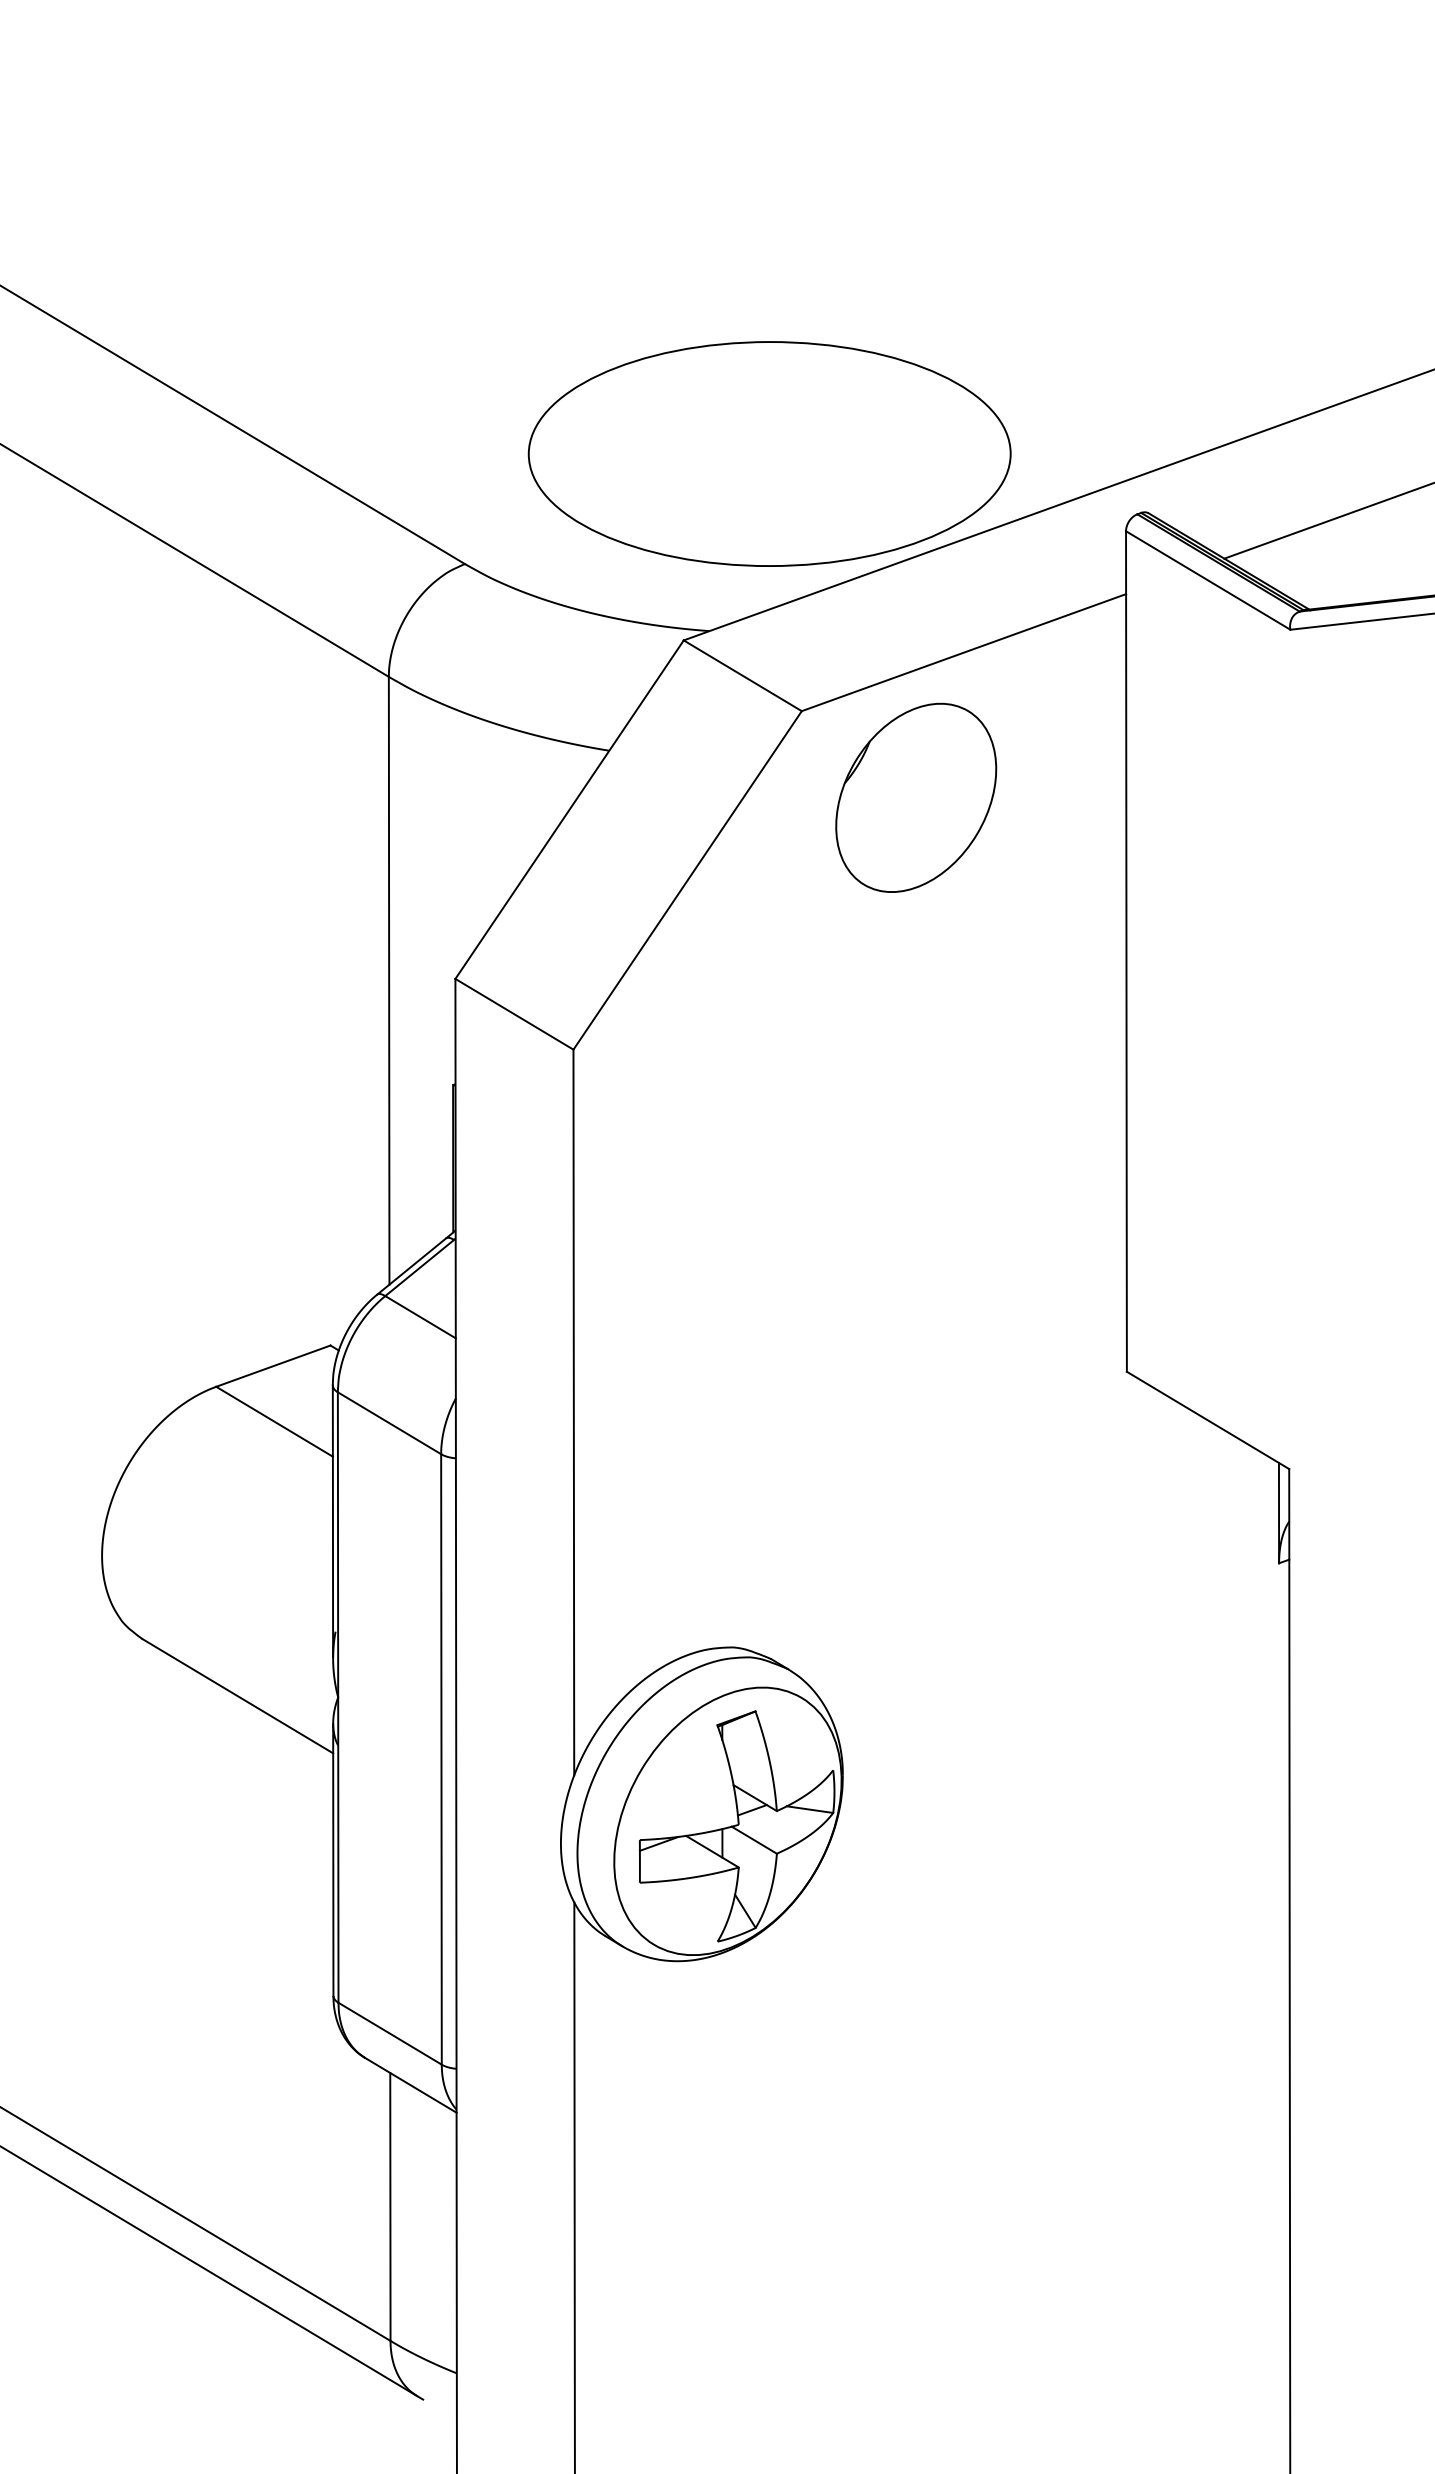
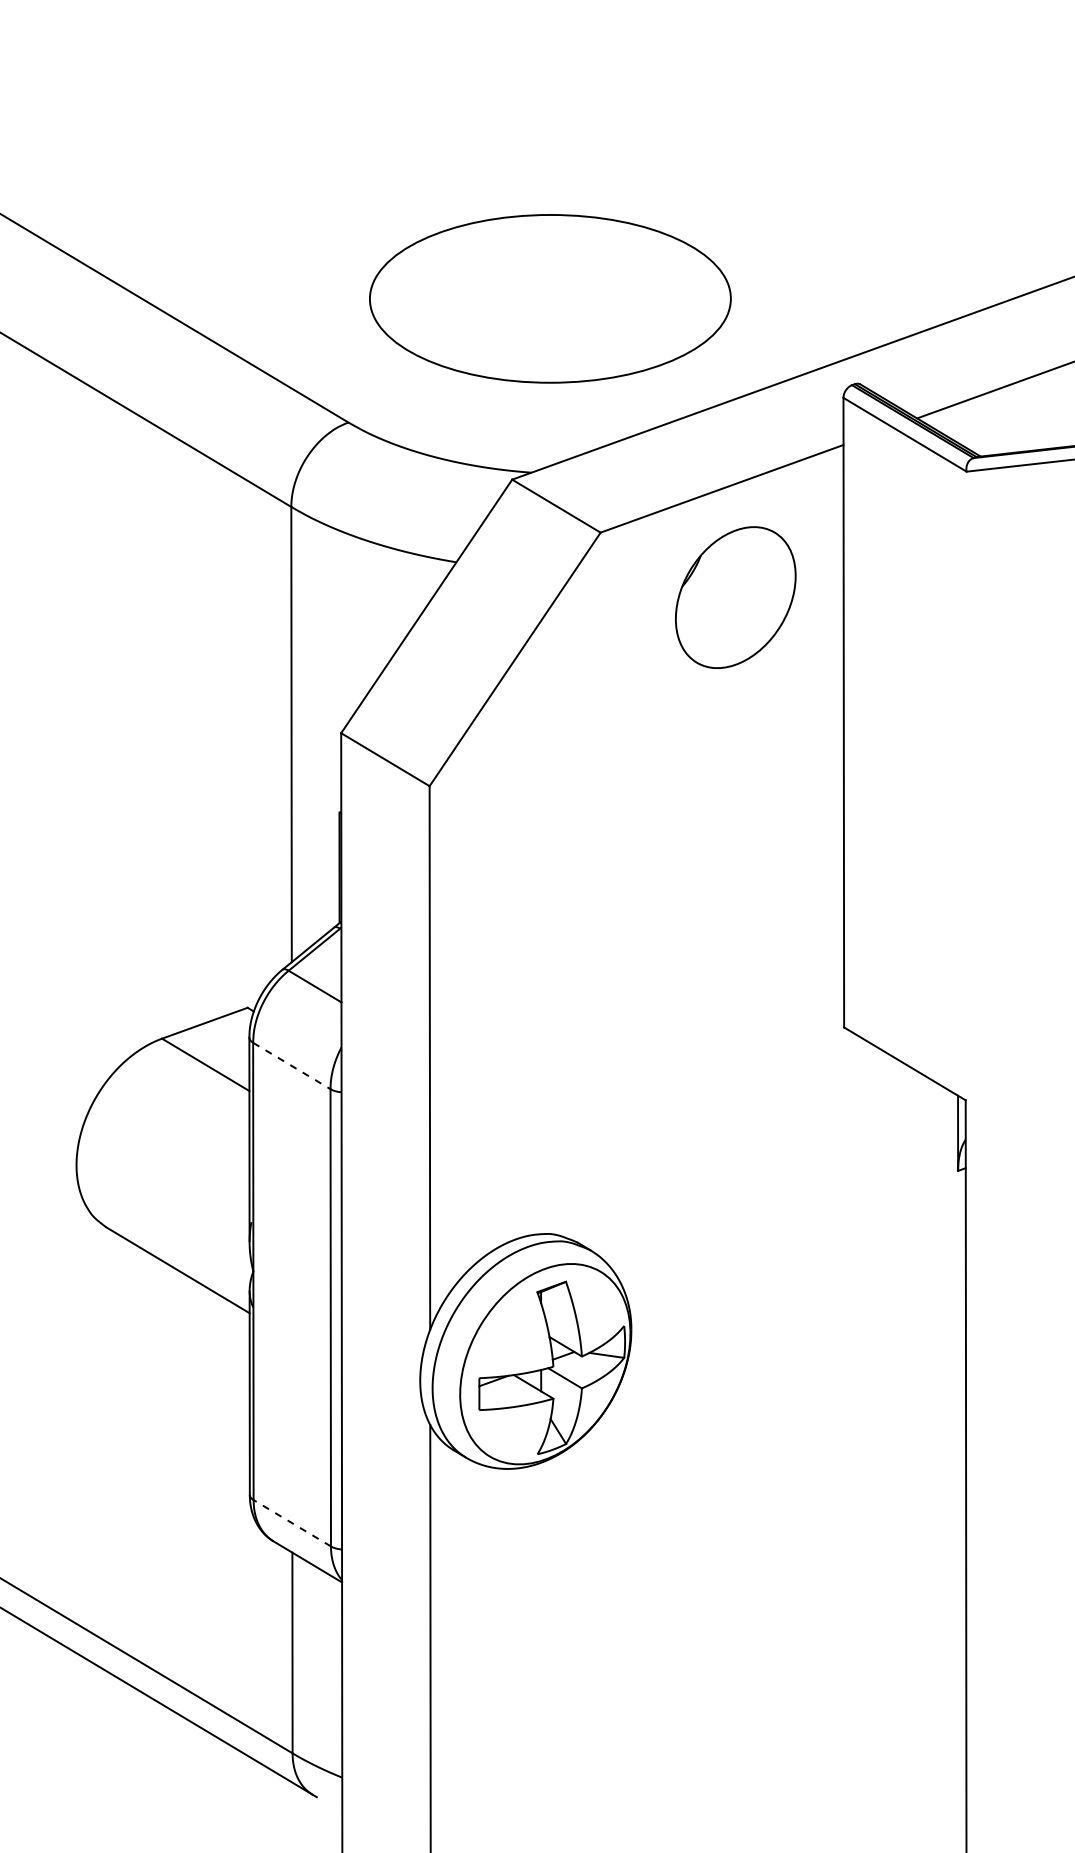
part: (769, 453) -> (550, 298), moved
part: (916, 797) -> (735, 597), moved
line: (389, 1423) -> (291, 1066), solid -> dashed
line: (389, 2033) -> (291, 1523), solid -> dashed

